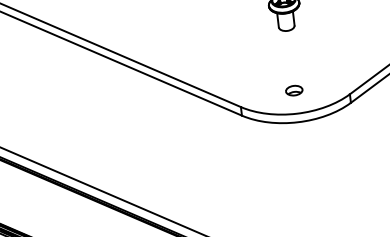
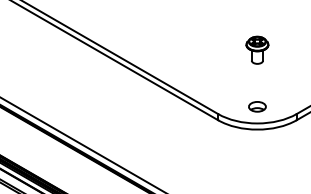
part: (294, 90) -> (257, 106), size x1.43

